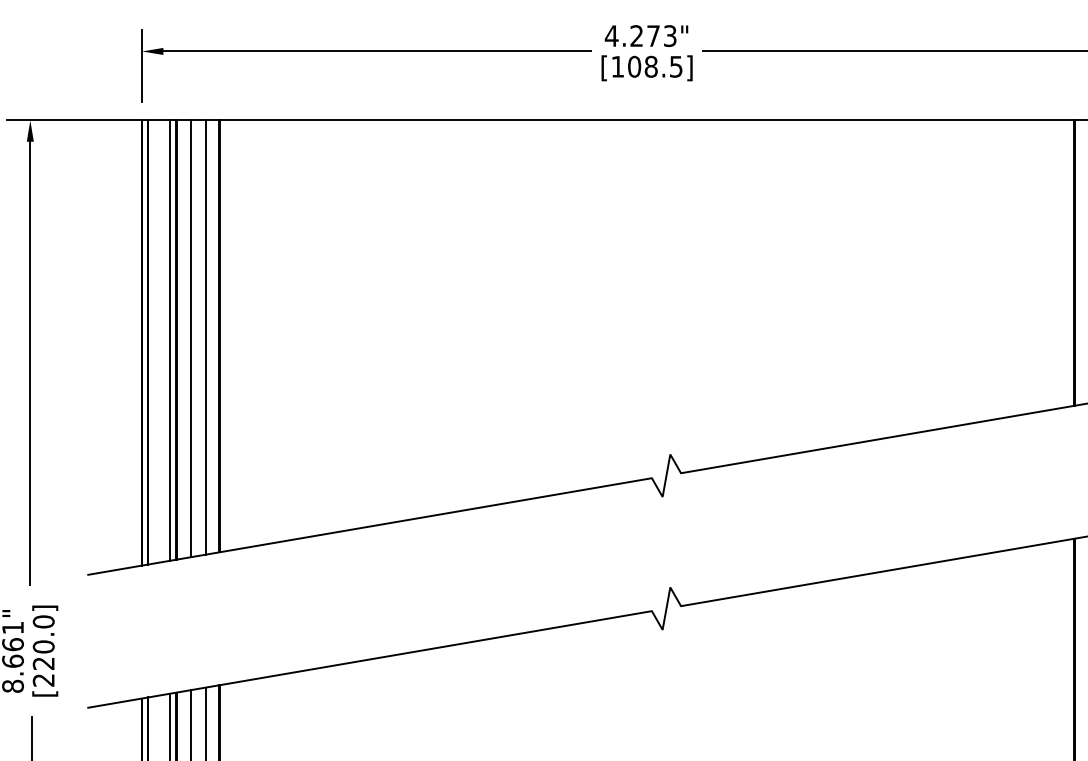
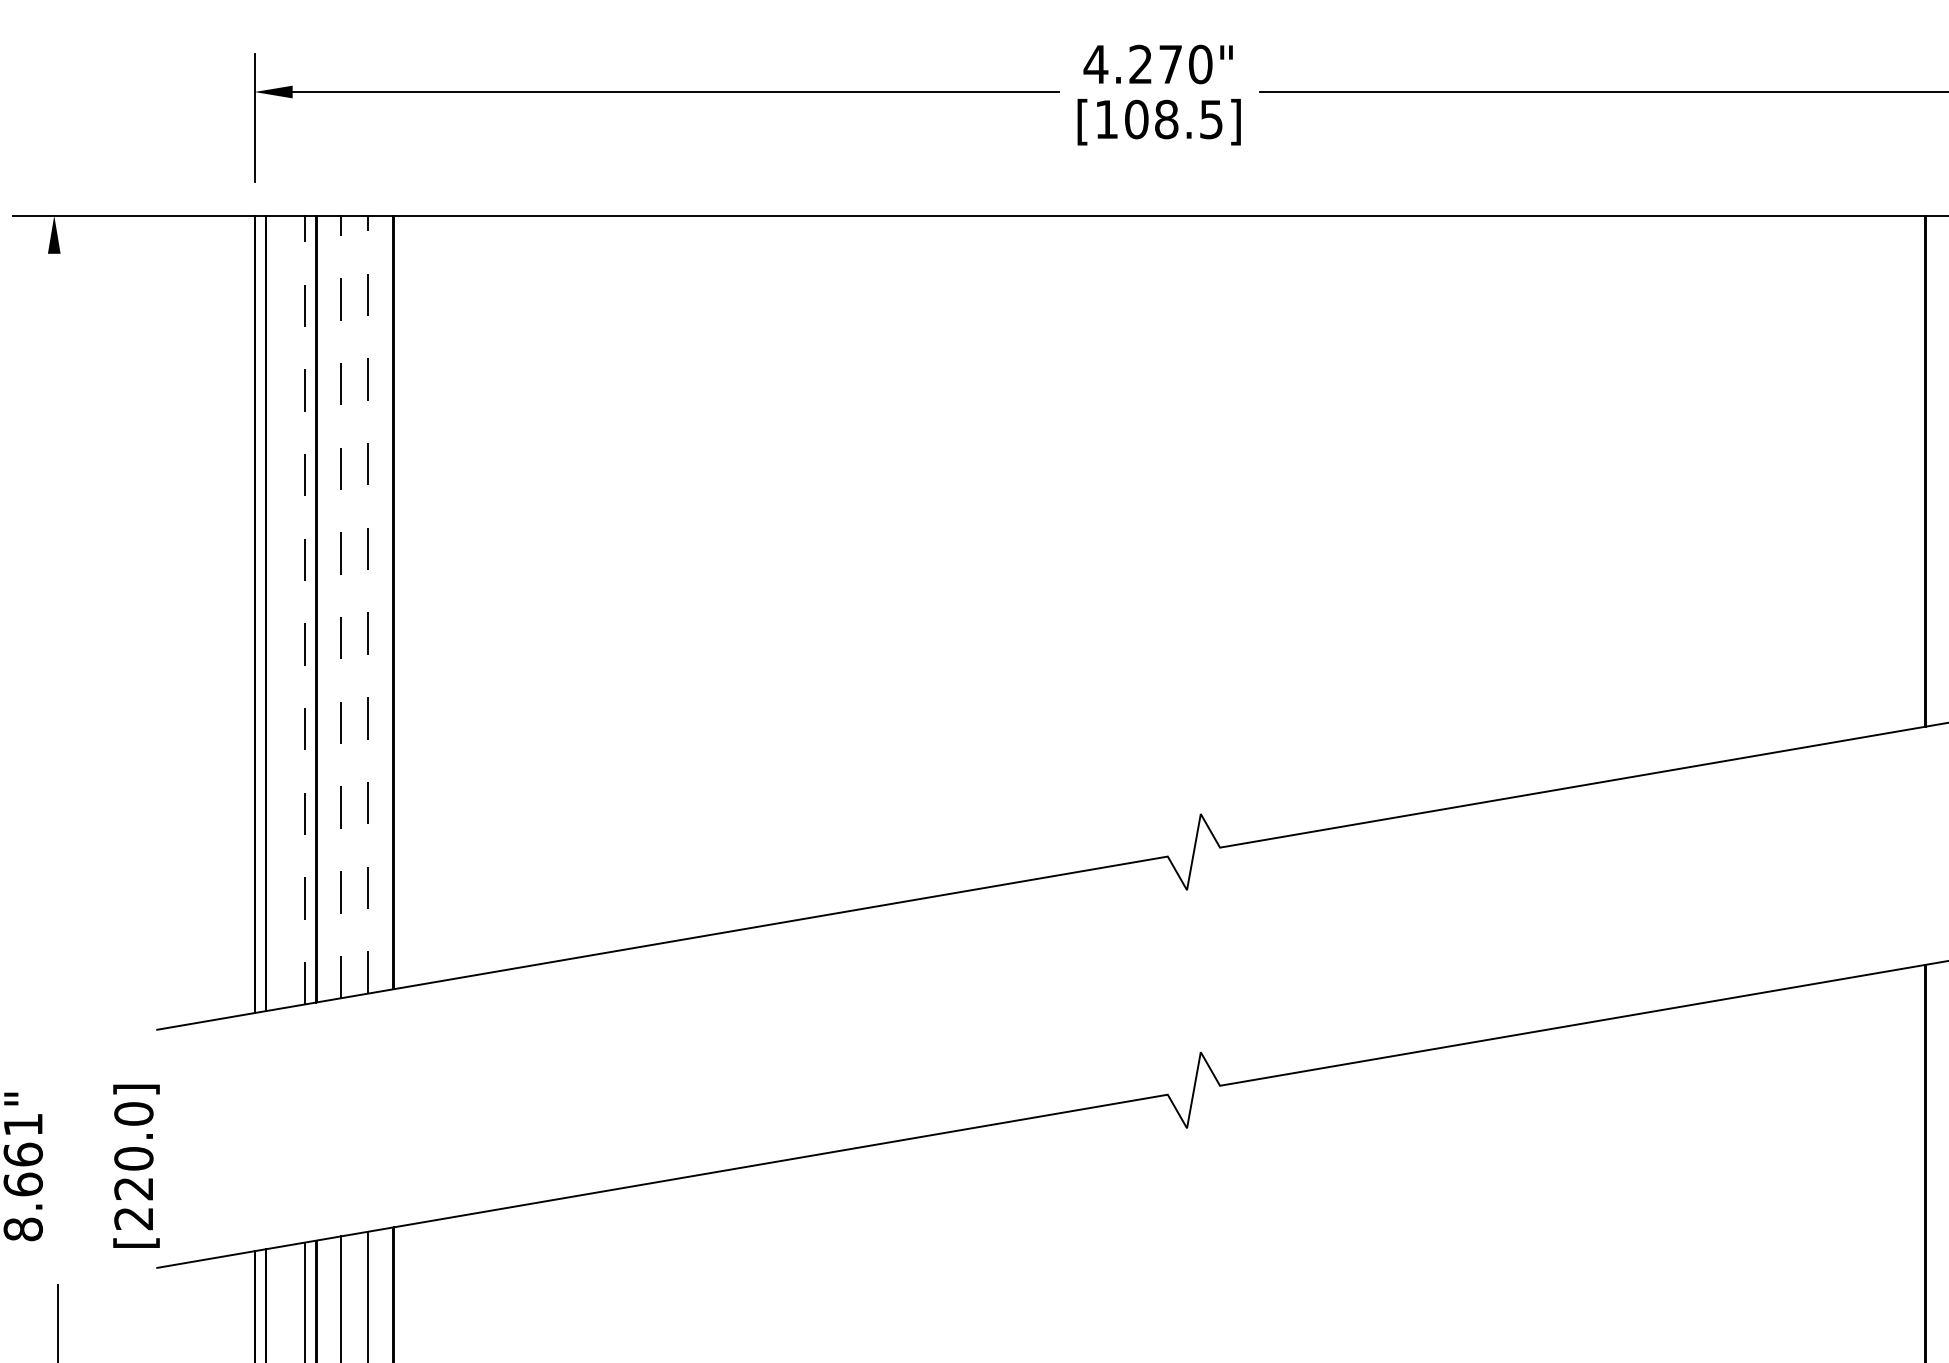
text: (669, 36) -> (1199, 65), 4.273" -> 4.270"
line: (205, 337) -> (368, 604), solid -> dashed
line: (190, 338) -> (341, 606), solid -> dashed
line: (170, 340) -> (305, 609), solid -> dashed
line: (30, 362) -> (54, 649), removed
text: (45, 650) -> (136, 1165), moved

